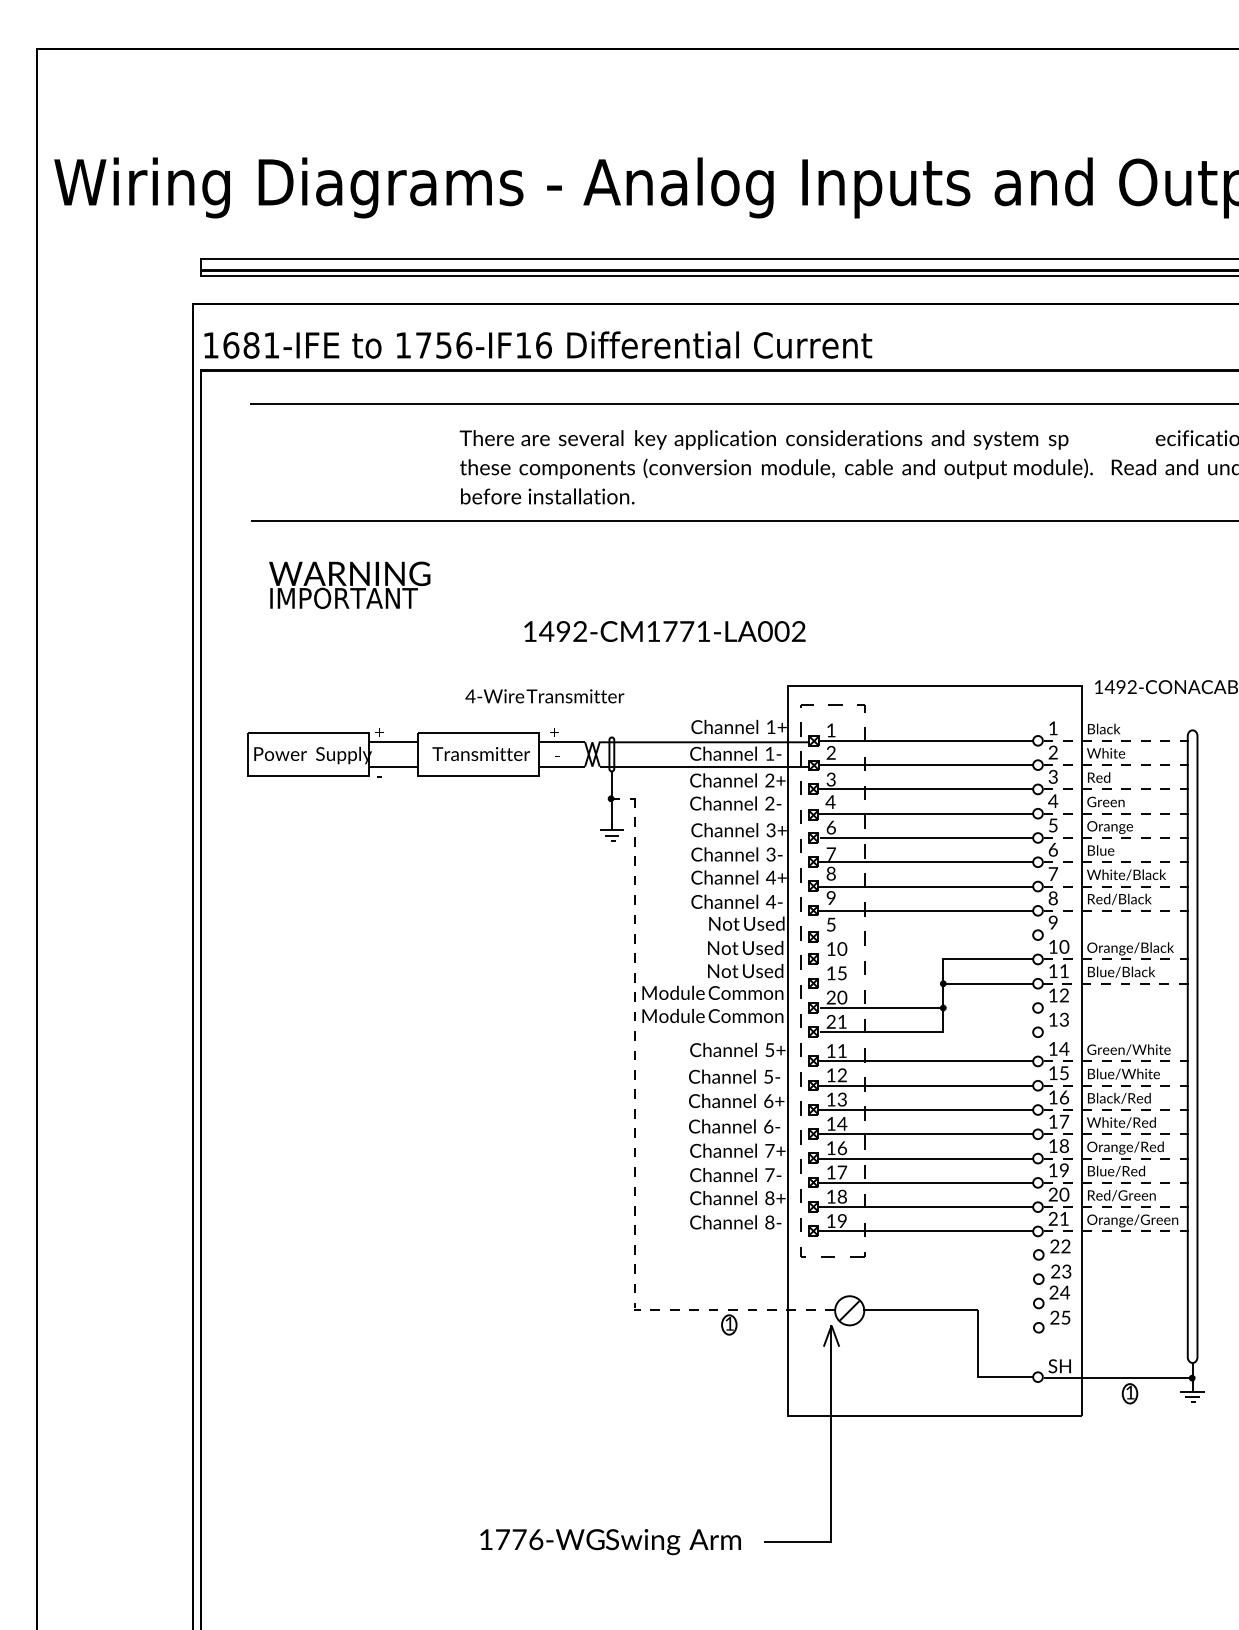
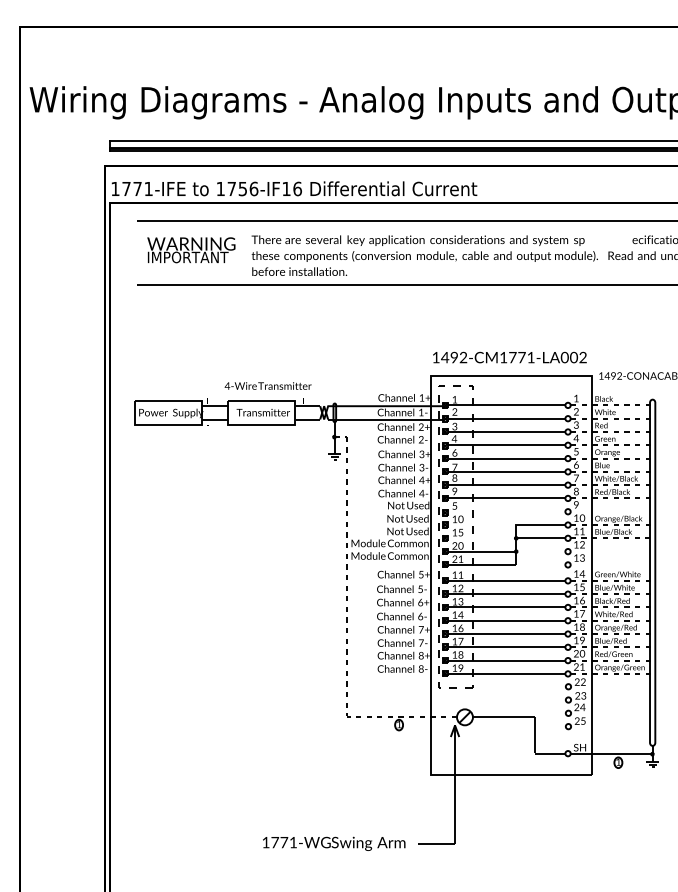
text: (240, 344) -> (131, 188), 1681-IFE -> 1771-IFE
text: (349, 585) -> (191, 250), moved
text: (664, 631) -> (509, 357), moved
text: (543, 695) -> (267, 385), moved
text: (536, 1539) -> (293, 842), 1776-WG -> 1771-WG

